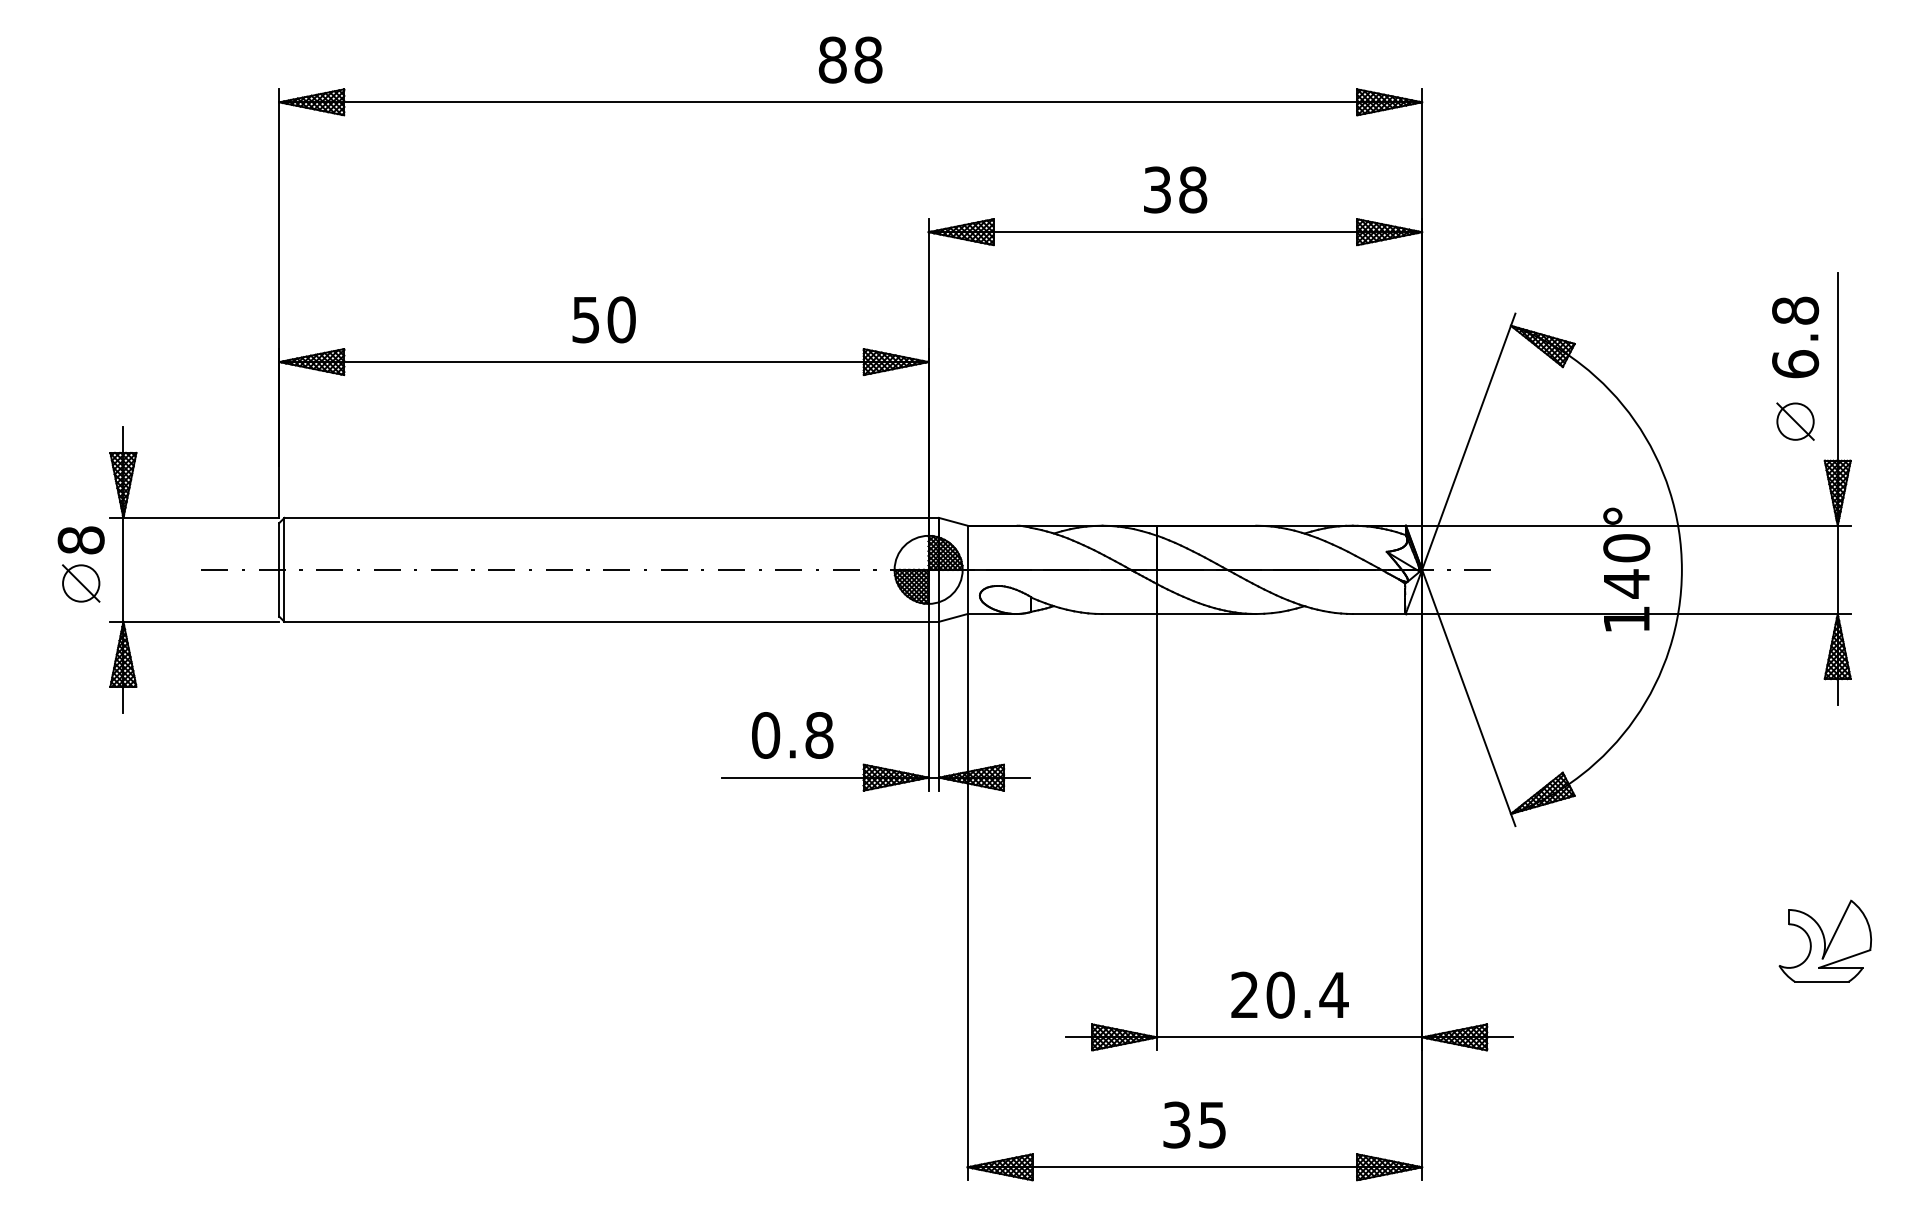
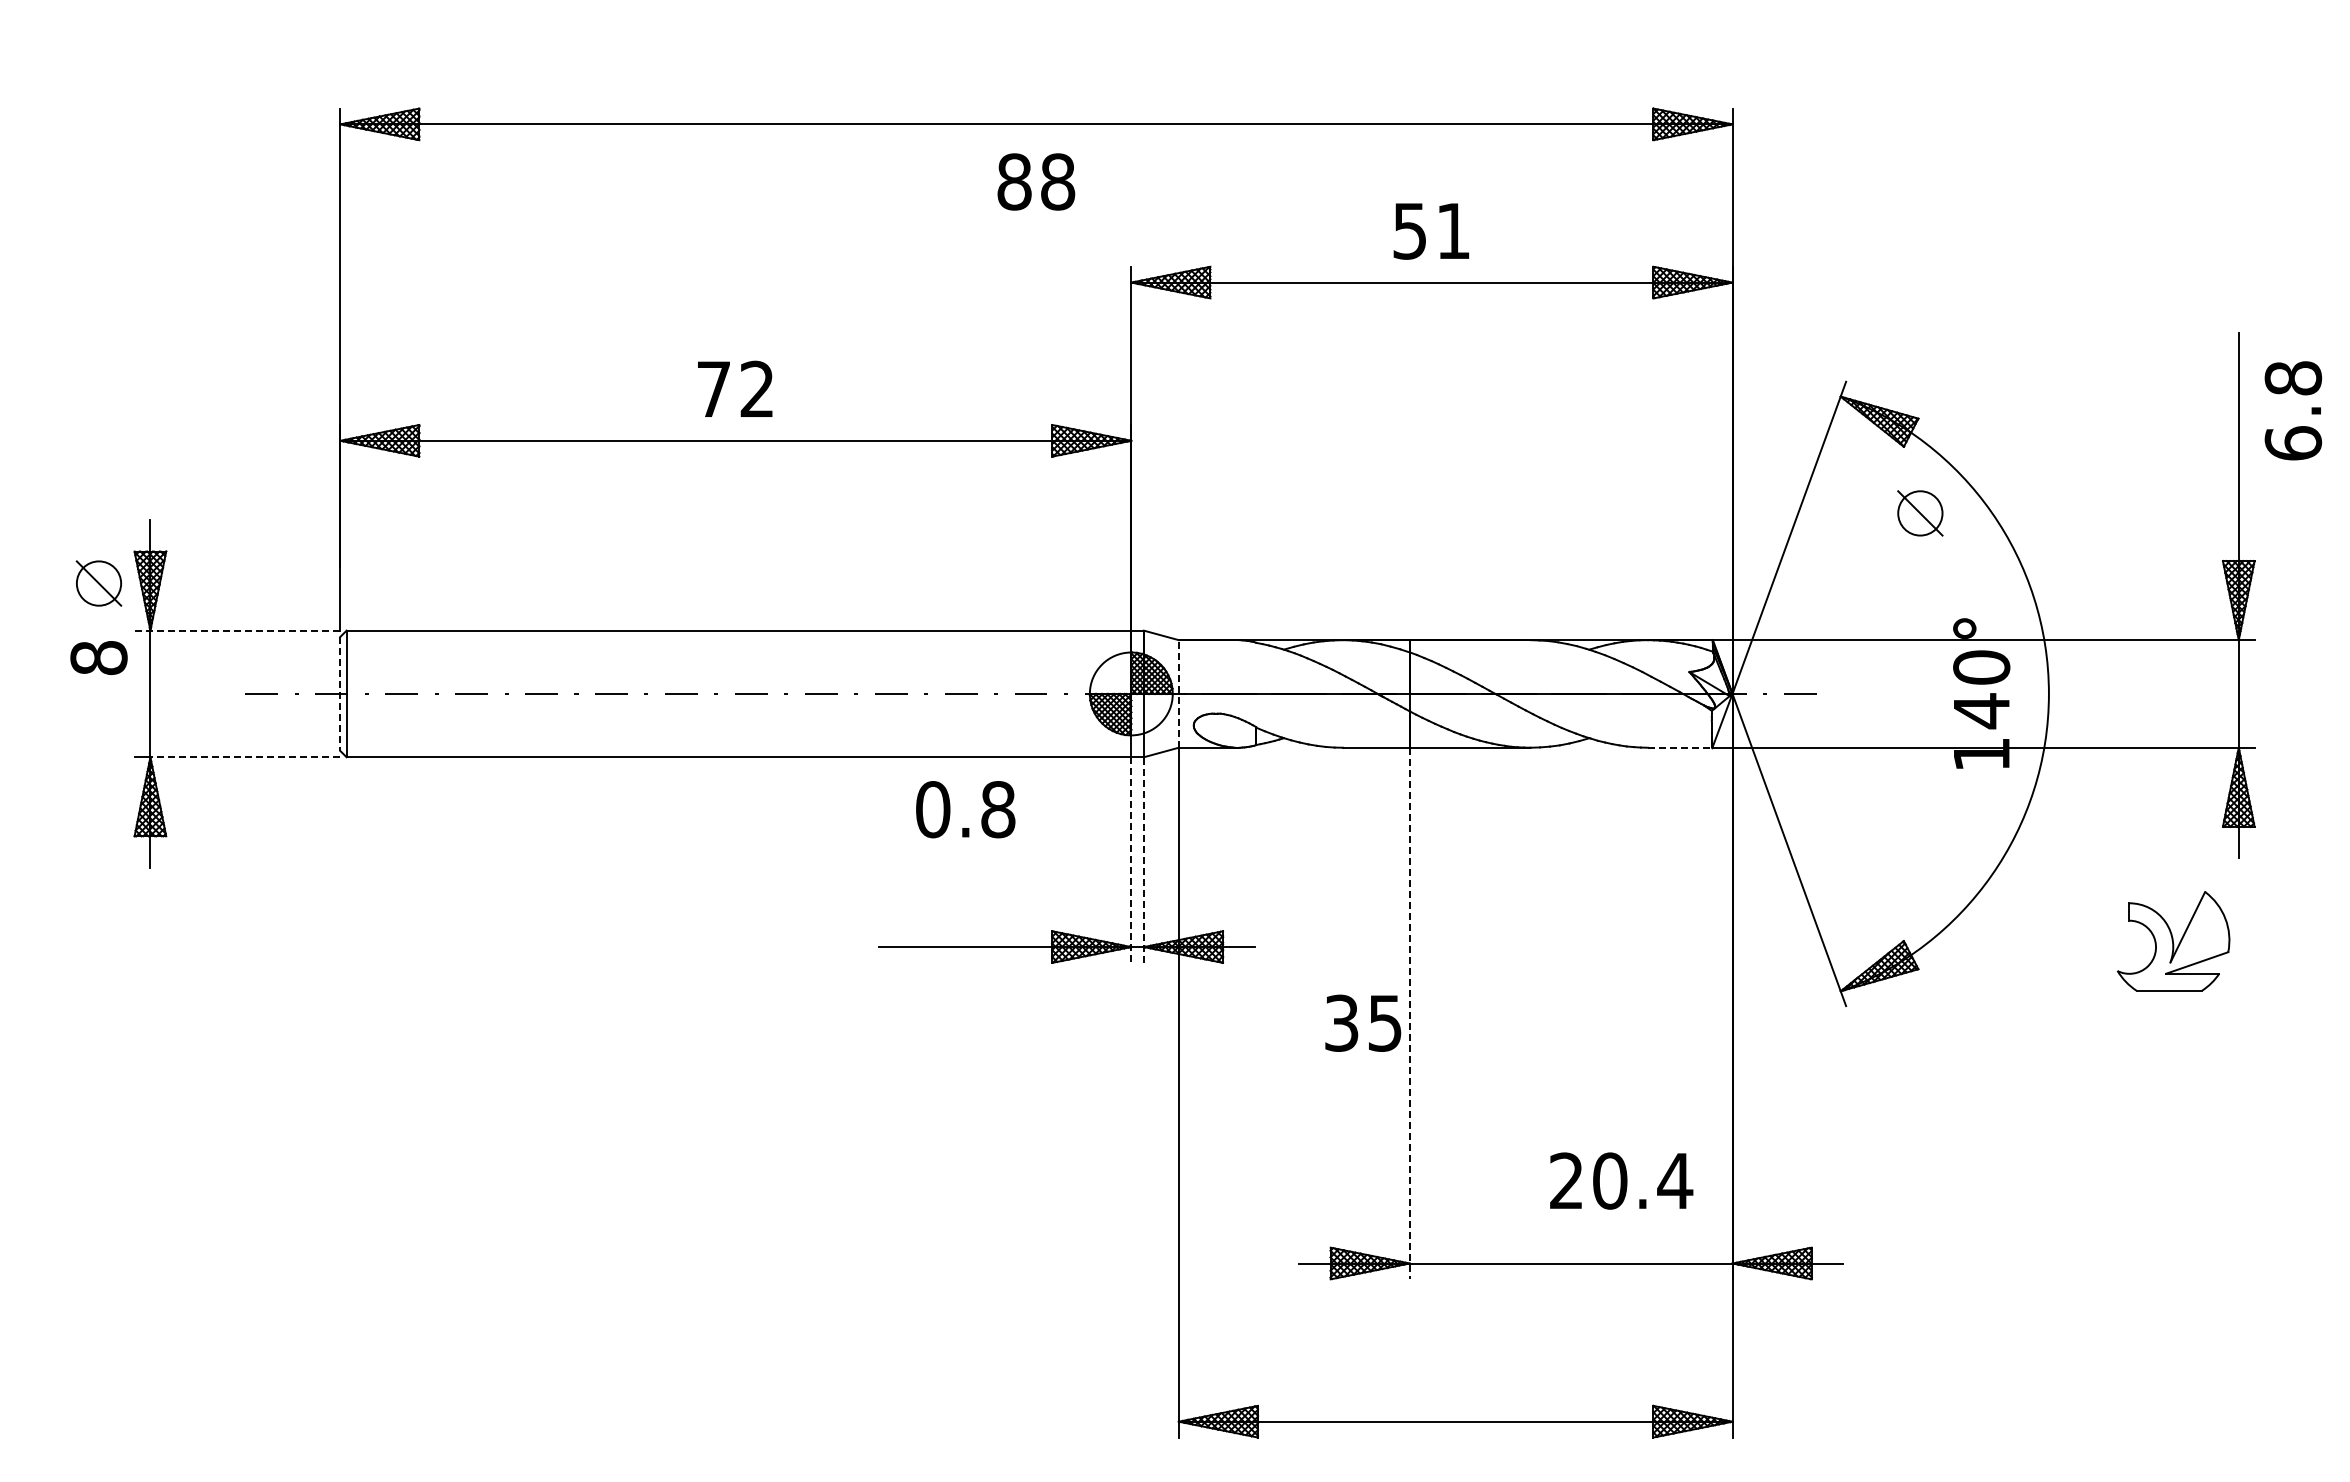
text: (850, 59) -> (1036, 181), moved
text: (1175, 189) -> (1432, 230), 38 -> 51
text: (603, 319) -> (735, 389), 50 -> 72
text: (1795, 337) -> (2293, 410), moved
part: (1795, 421) -> (1920, 513), moved
line: (194, 517) -> (237, 630), solid -> dashed
line: (279, 569) -> (340, 693), solid -> dashed
line: (967, 569) -> (1178, 693), solid -> dashed
part: (80, 583) -> (98, 583), moved
line: (1379, 613) -> (1680, 747), solid -> dashed
line: (201, 622) -> (245, 757), solid -> dashed
line: (928, 706) -> (1131, 860), solid -> dashed
line: (938, 706) -> (1143, 860), solid -> dashed
text: (792, 735) -> (965, 809), moved
line: (1157, 832) -> (1409, 1013), solid -> dashed
part: (1825, 941) -> (2173, 941), moved
text: (1289, 994) -> (1621, 1180), moved
text: (1194, 1124) -> (1363, 1022), moved

